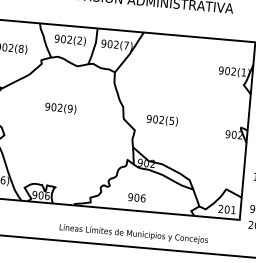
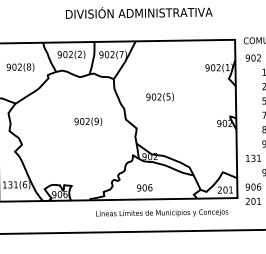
text: (61, 107) -> (88, 121), moved
text: (161, 120) -> (159, 97), moved
text: (134, 233) -> (162, 212), moved

